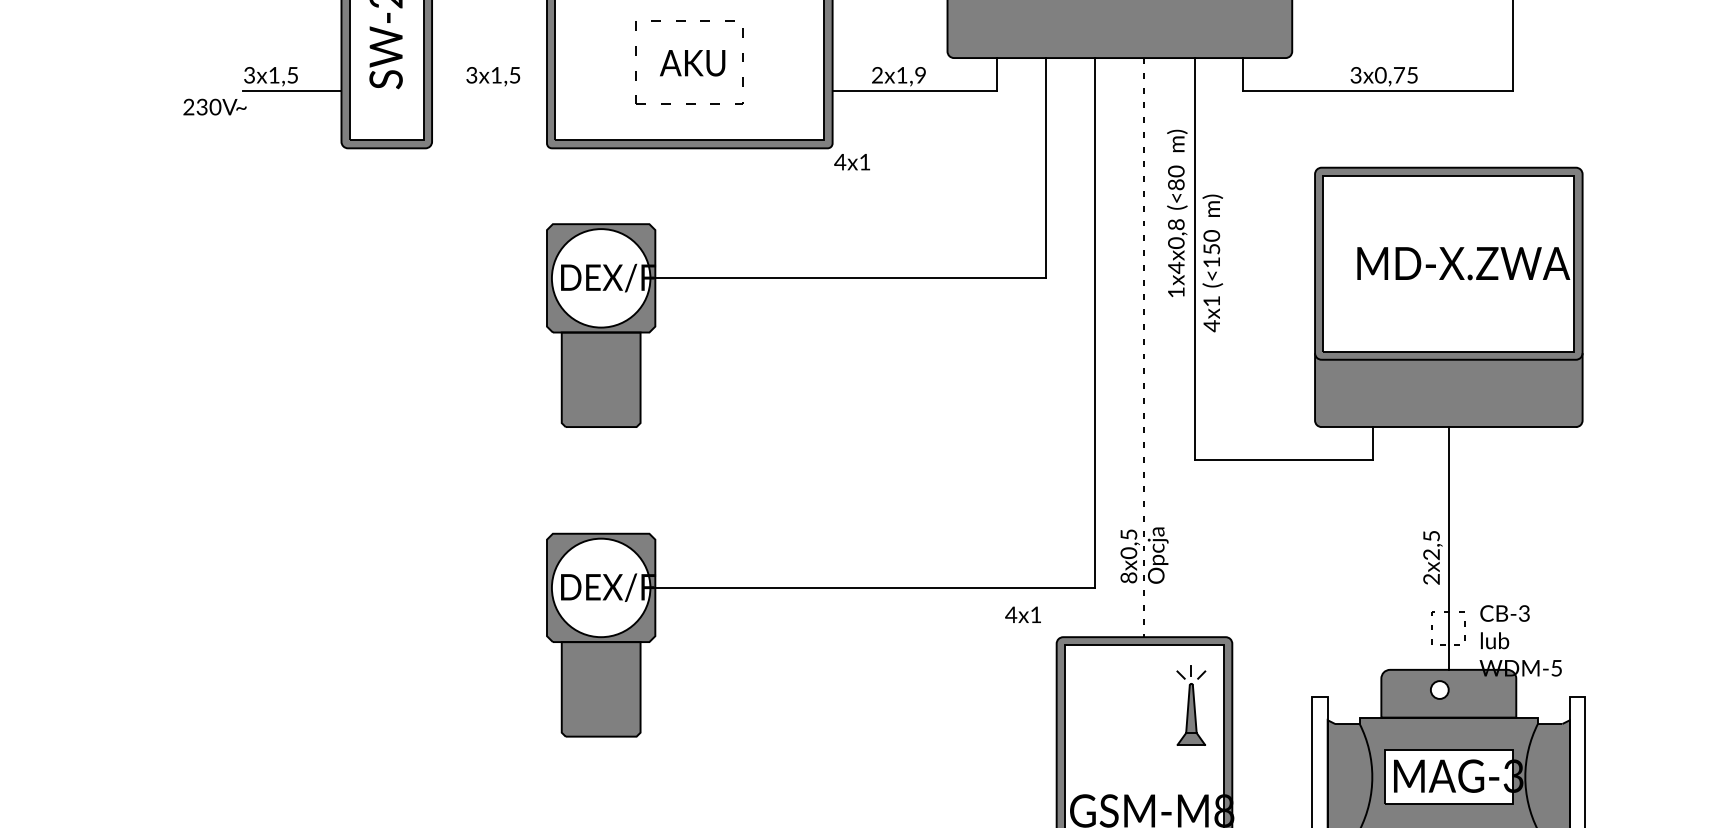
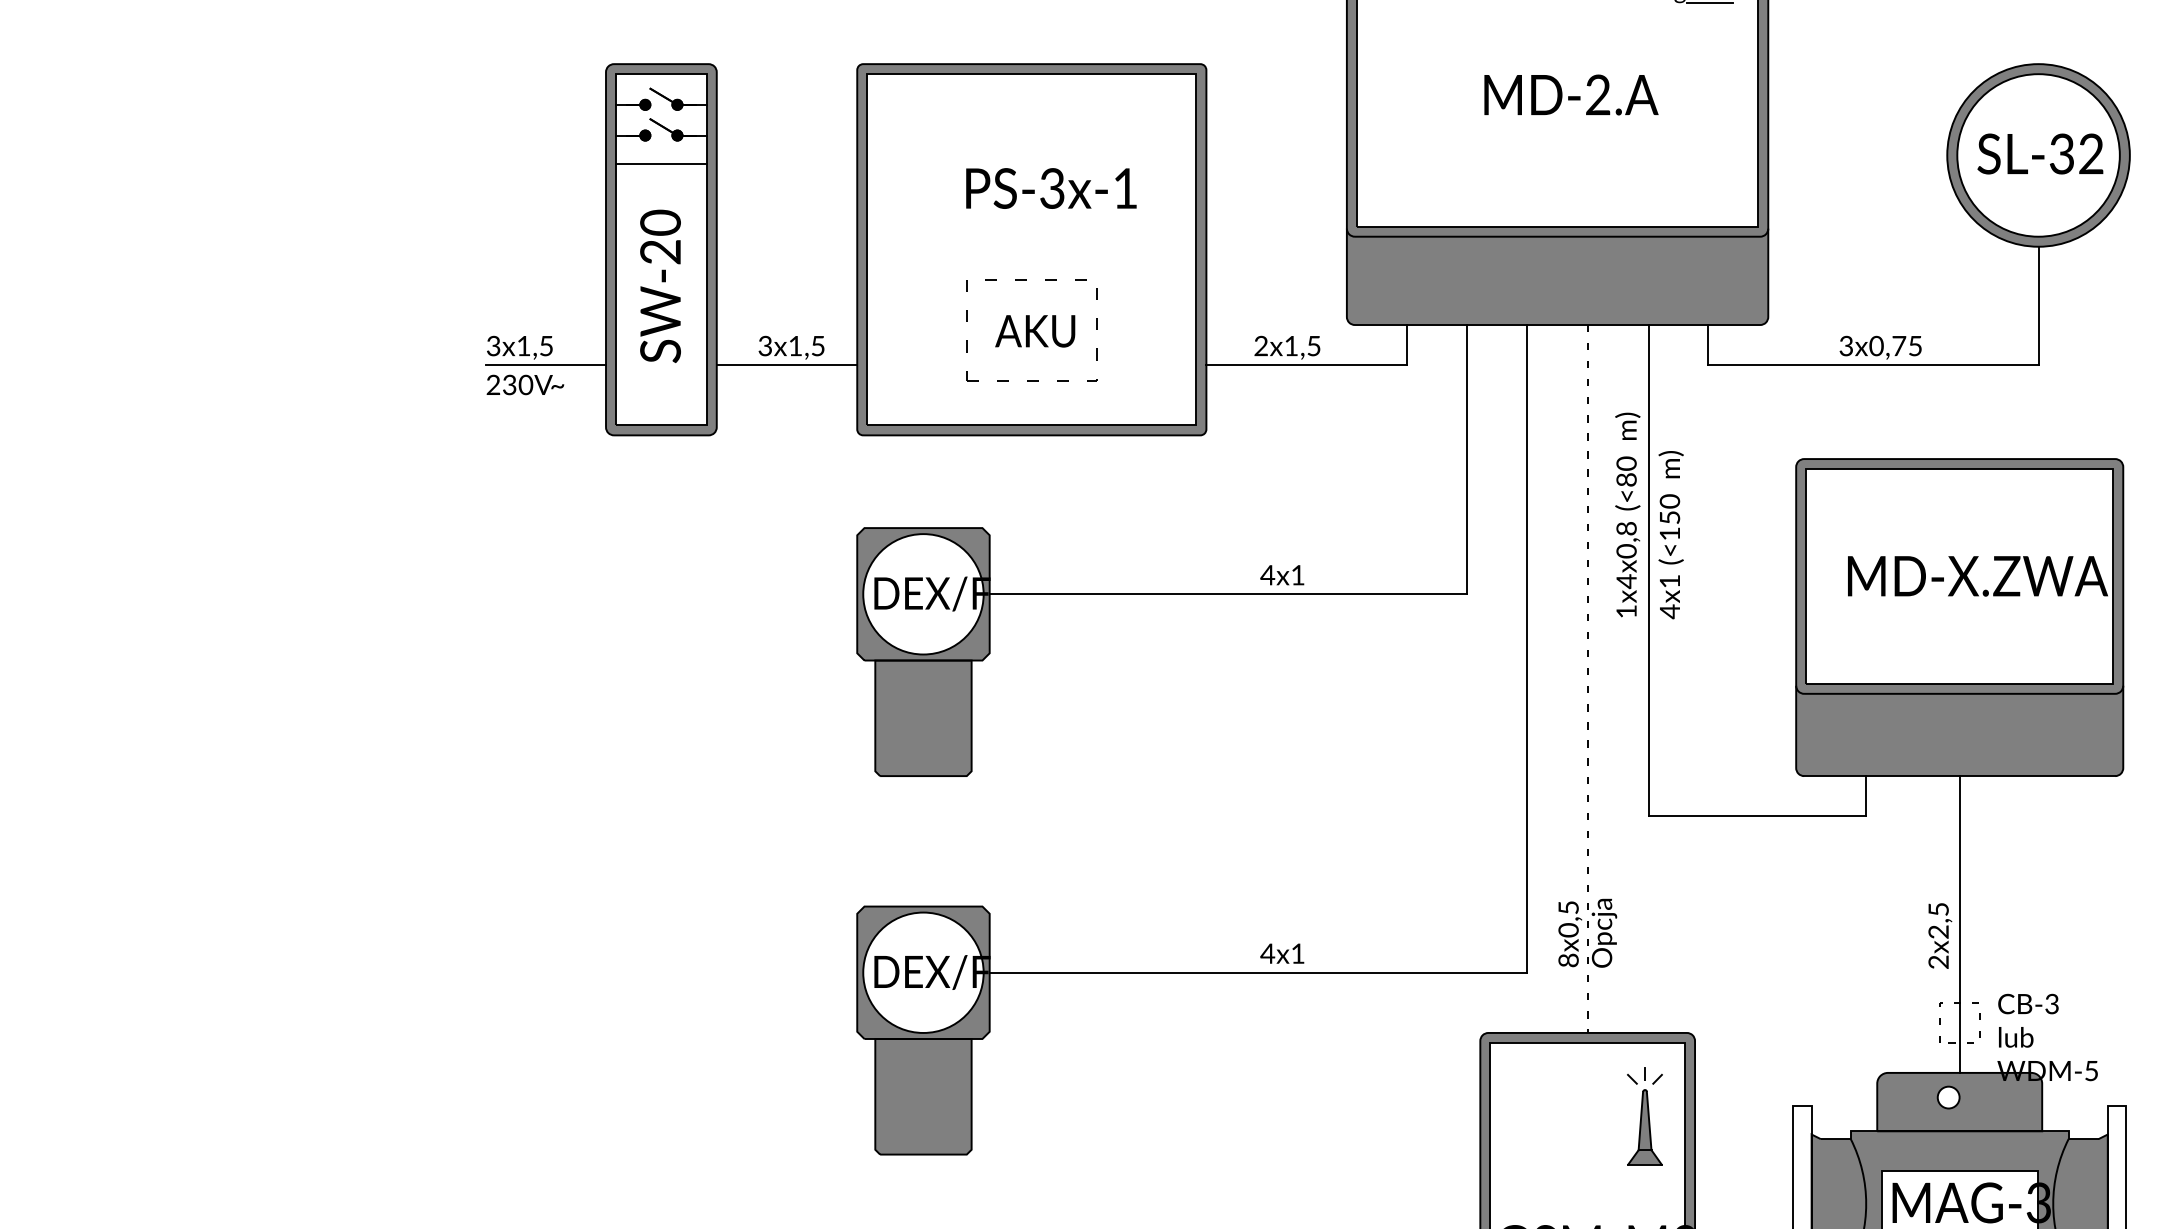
text: (920, 74) -> (1313, 345), 2x1,9 -> 2x1,5
line: (489, 91) -> (786, 365), added
text: (215, 106) -> (525, 384), moved
text: (852, 162) -> (1282, 575), moved
text: (1212, 263) -> (1670, 535), moved
text: (1023, 614) -> (1282, 953), moved

